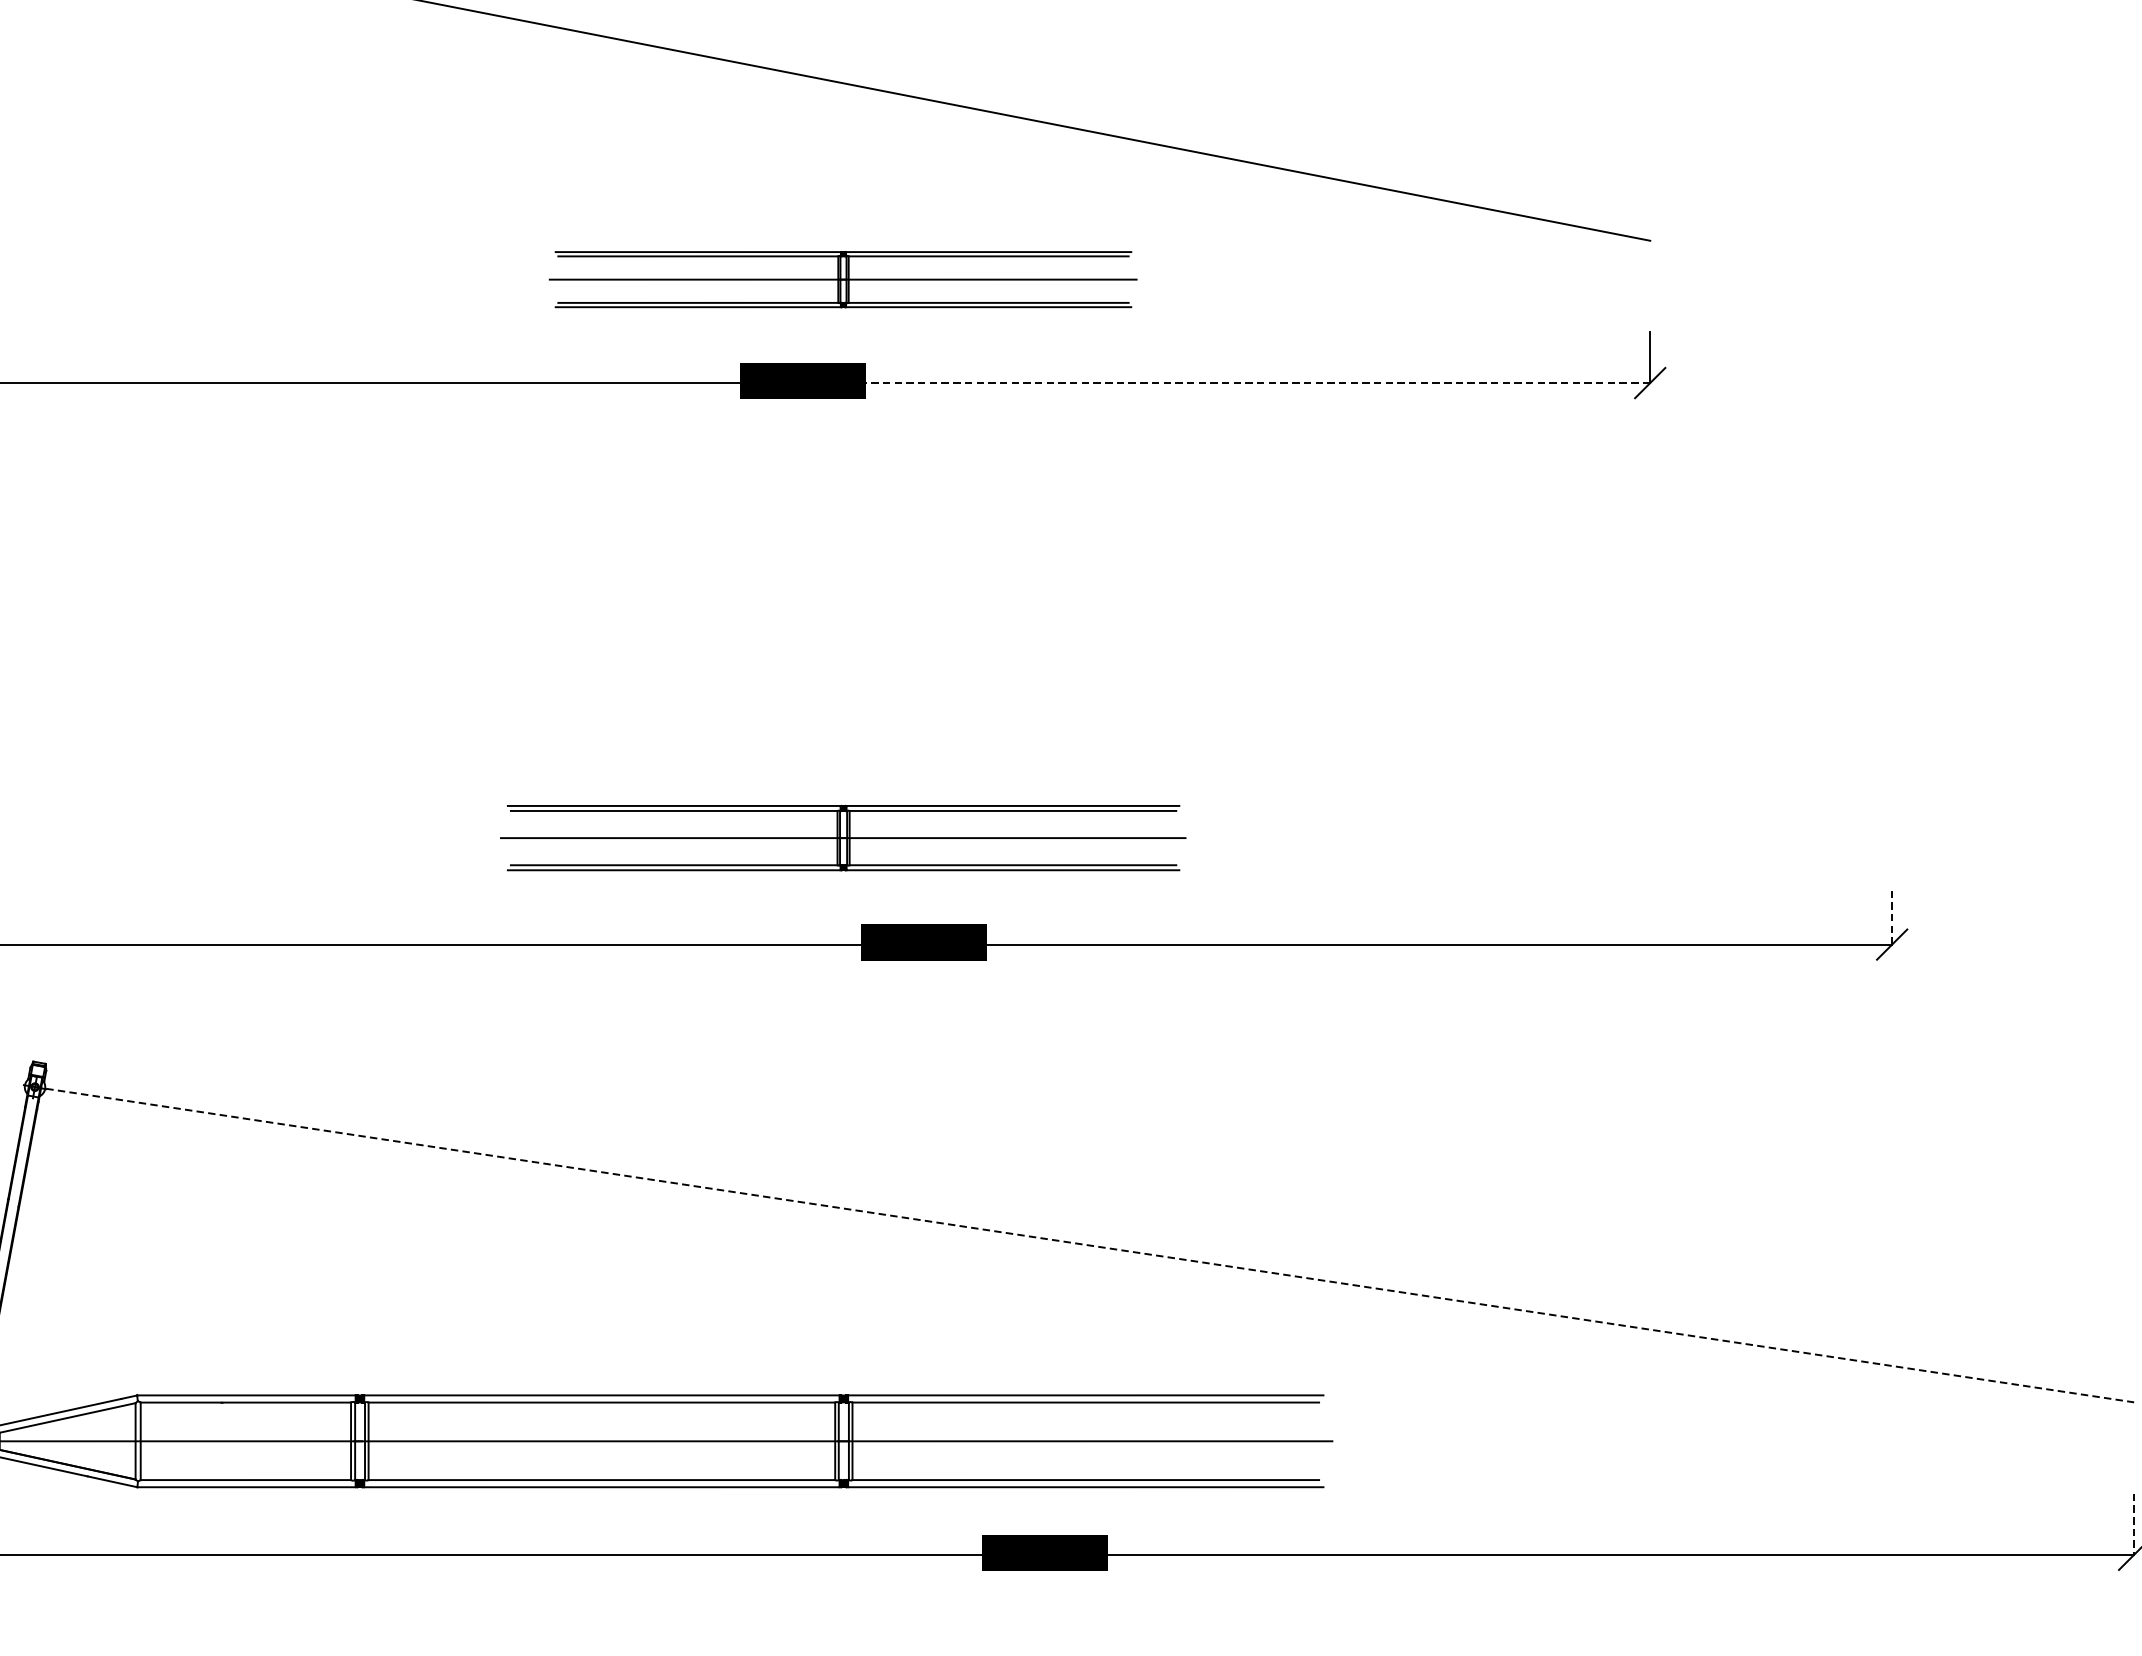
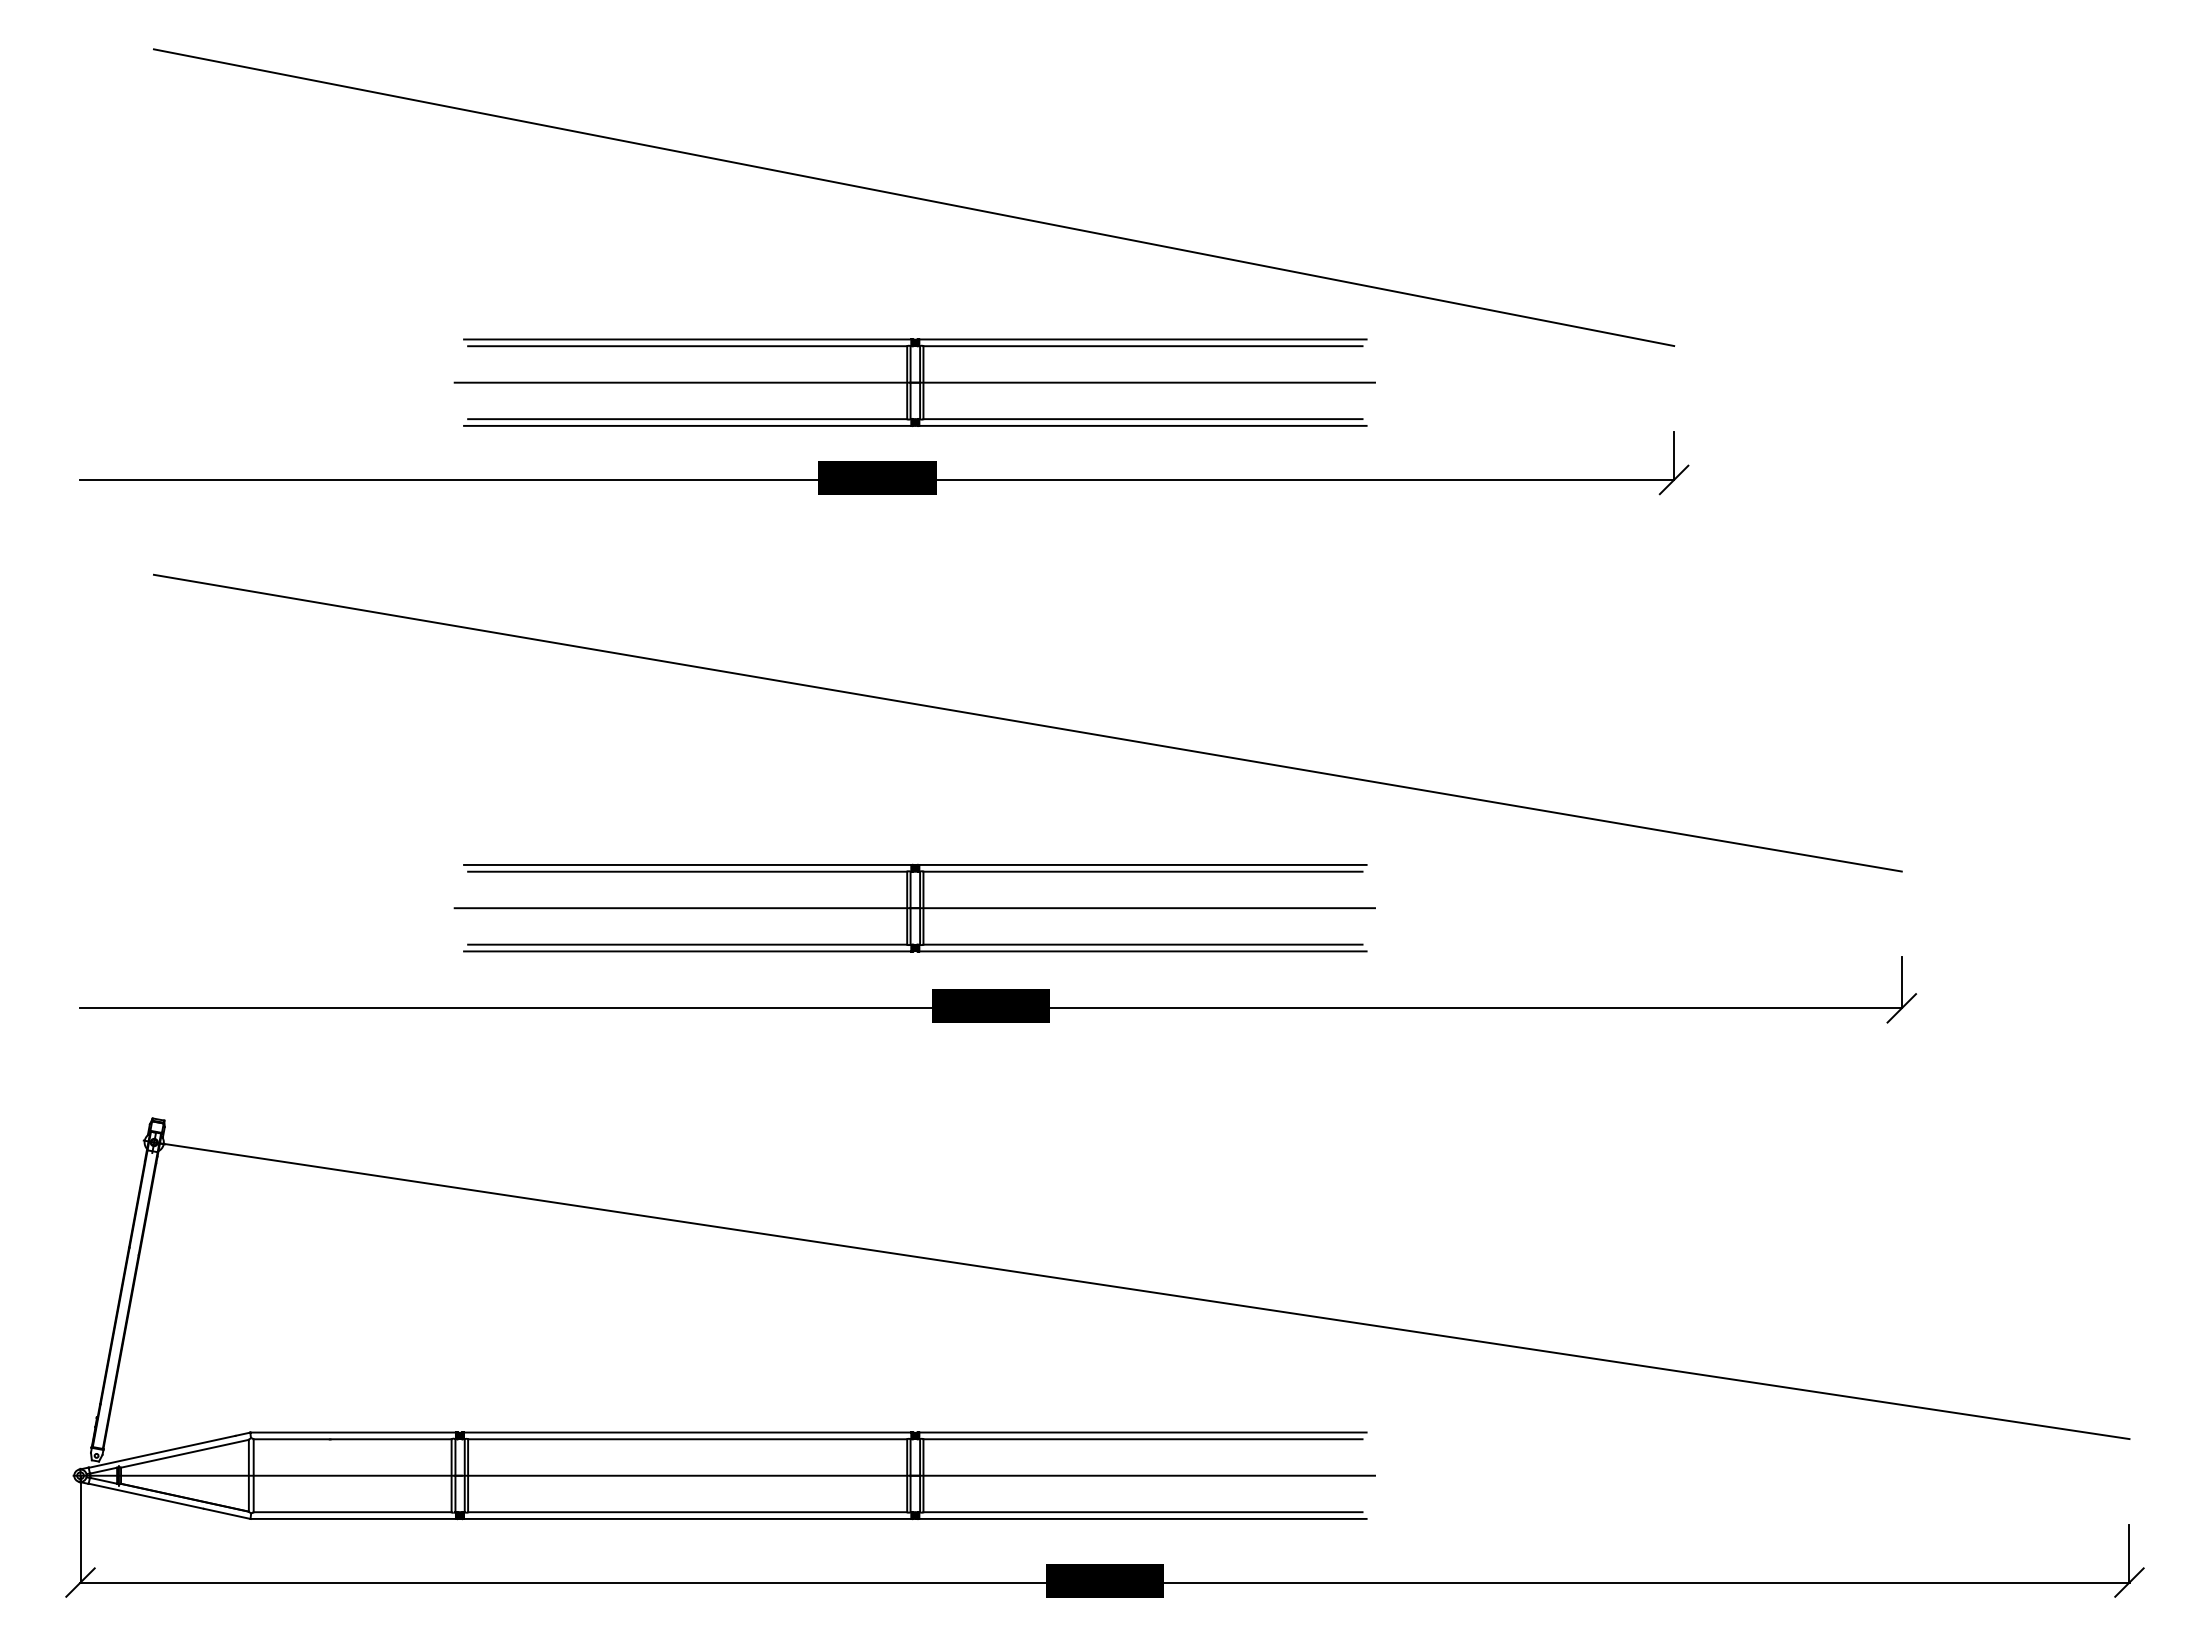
part: (842, 279) -> (914, 382), size x1.67
line: (1254, 382) -> (1301, 479), dashed -> solid
line: (963, 640) -> (1027, 722), added
part: (842, 837) -> (914, 907), size x1.43
line: (1891, 918) -> (1901, 983), dashed -> solid
line: (1084, 1244) -> (1141, 1290), dashed -> solid
line: (2134, 1523) -> (2129, 1553), dashed -> solid

